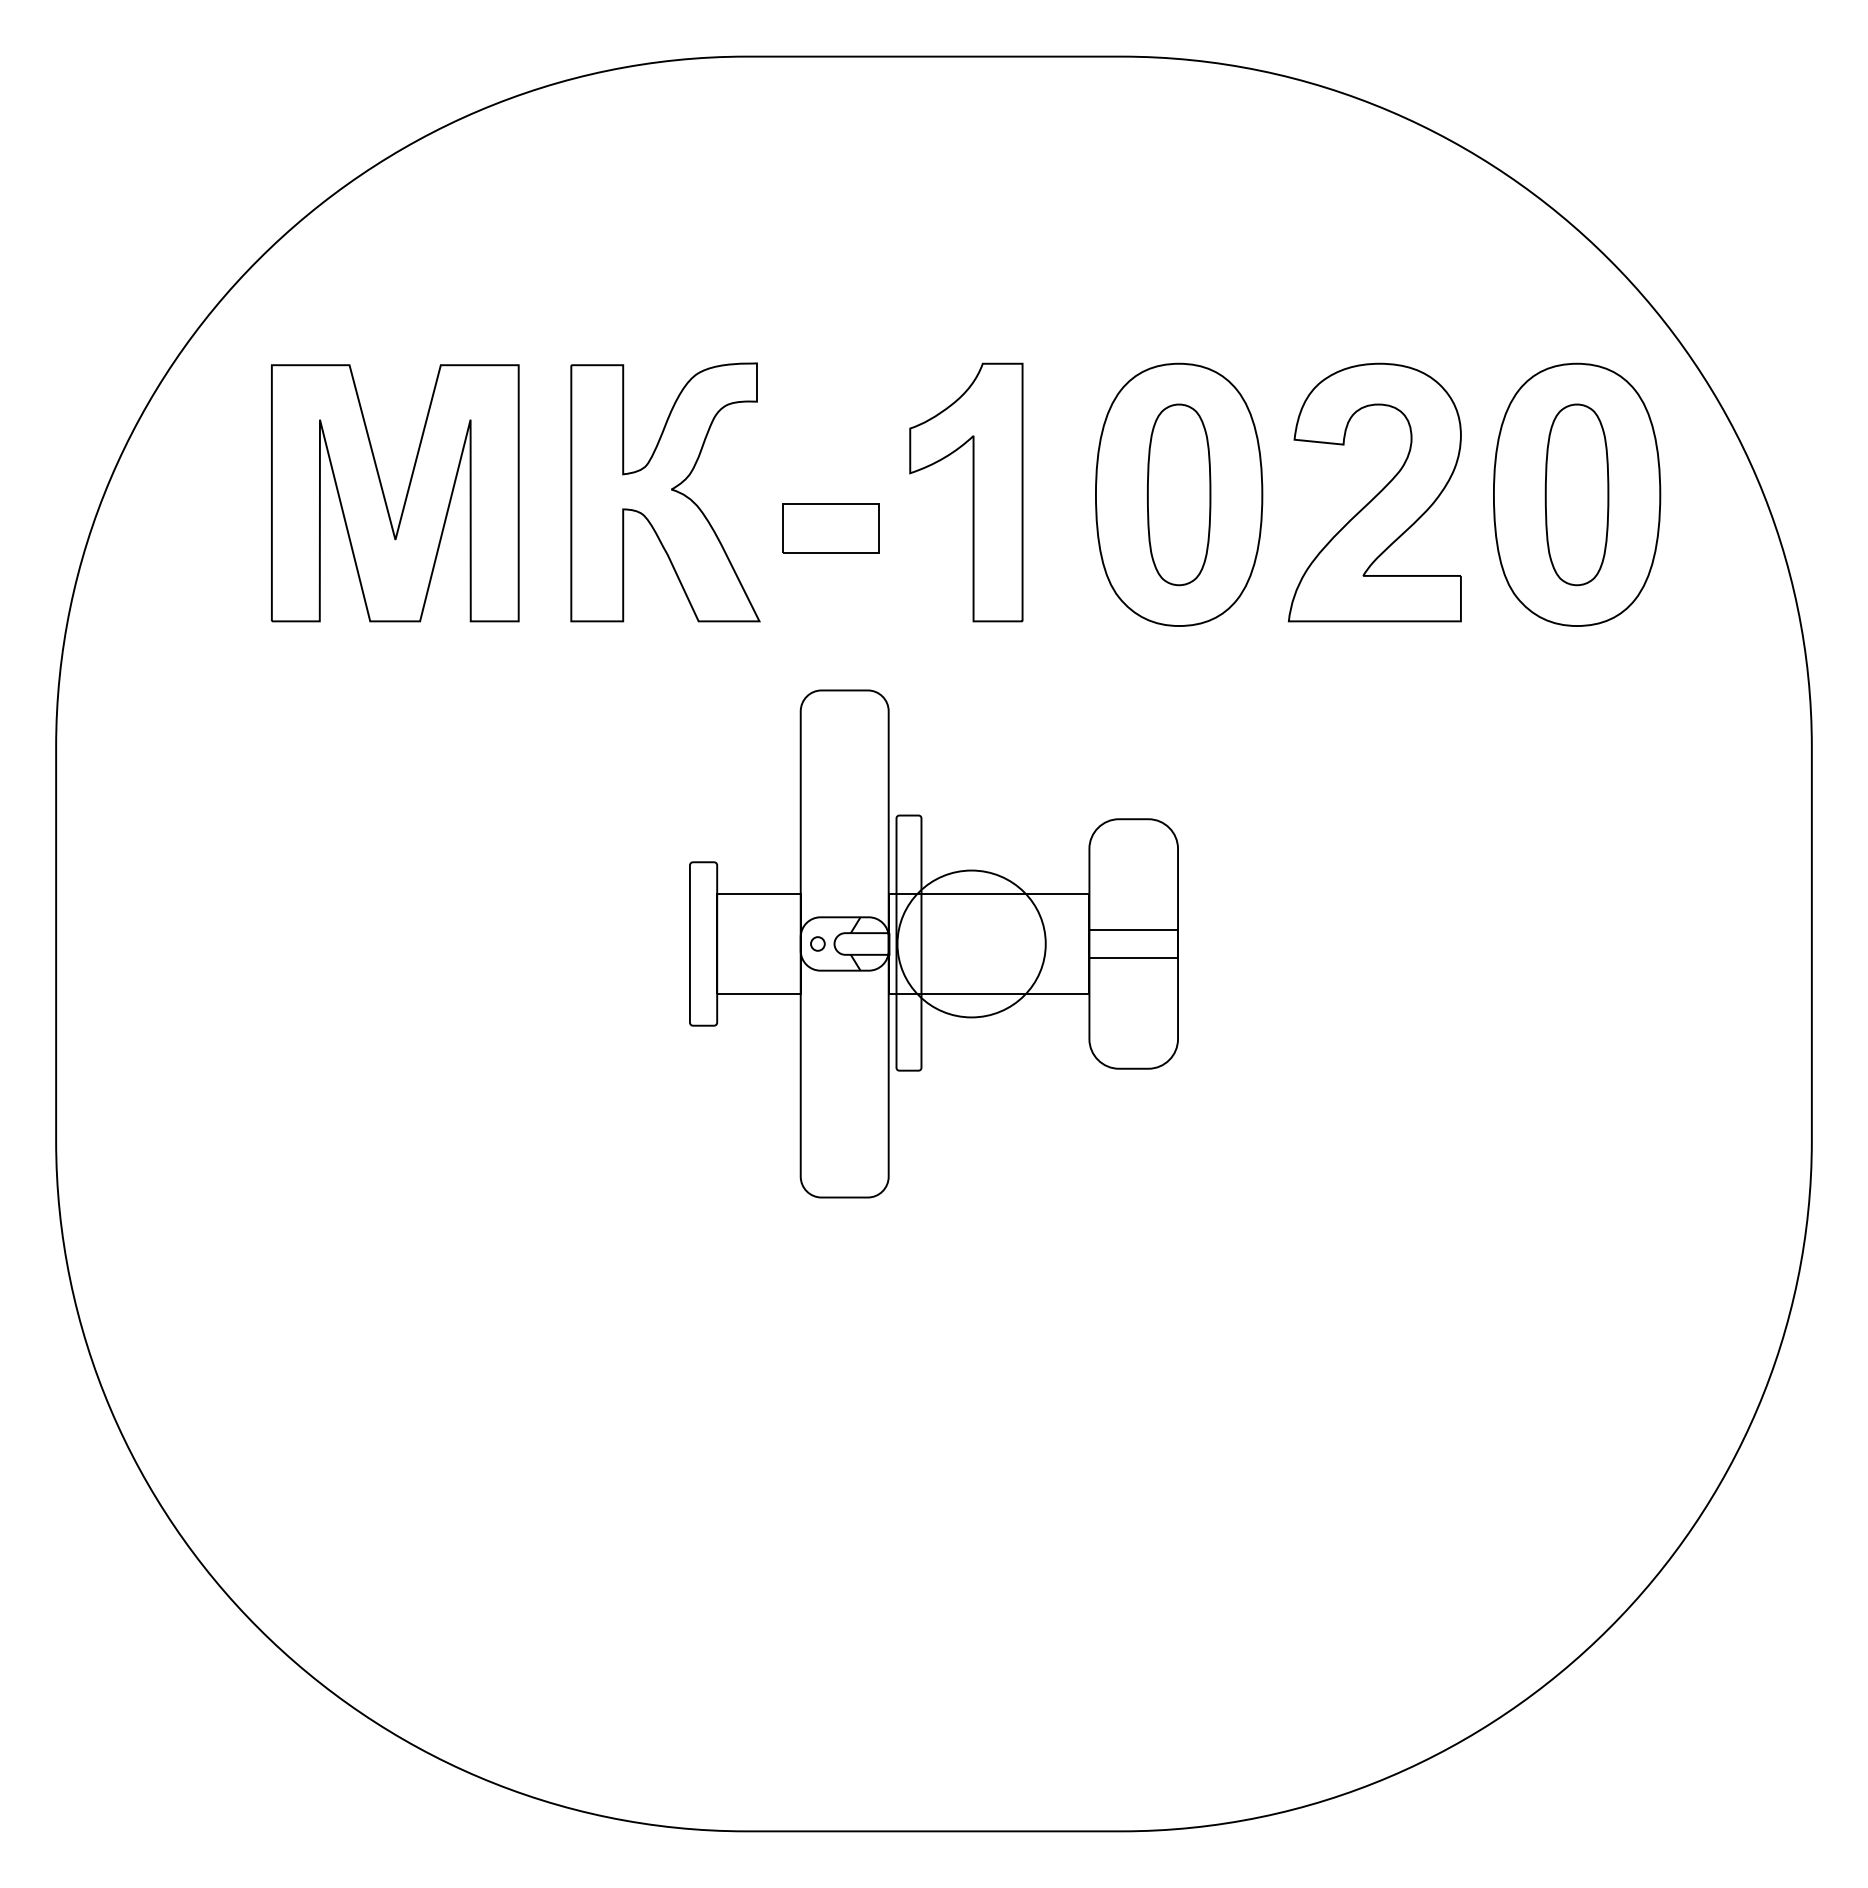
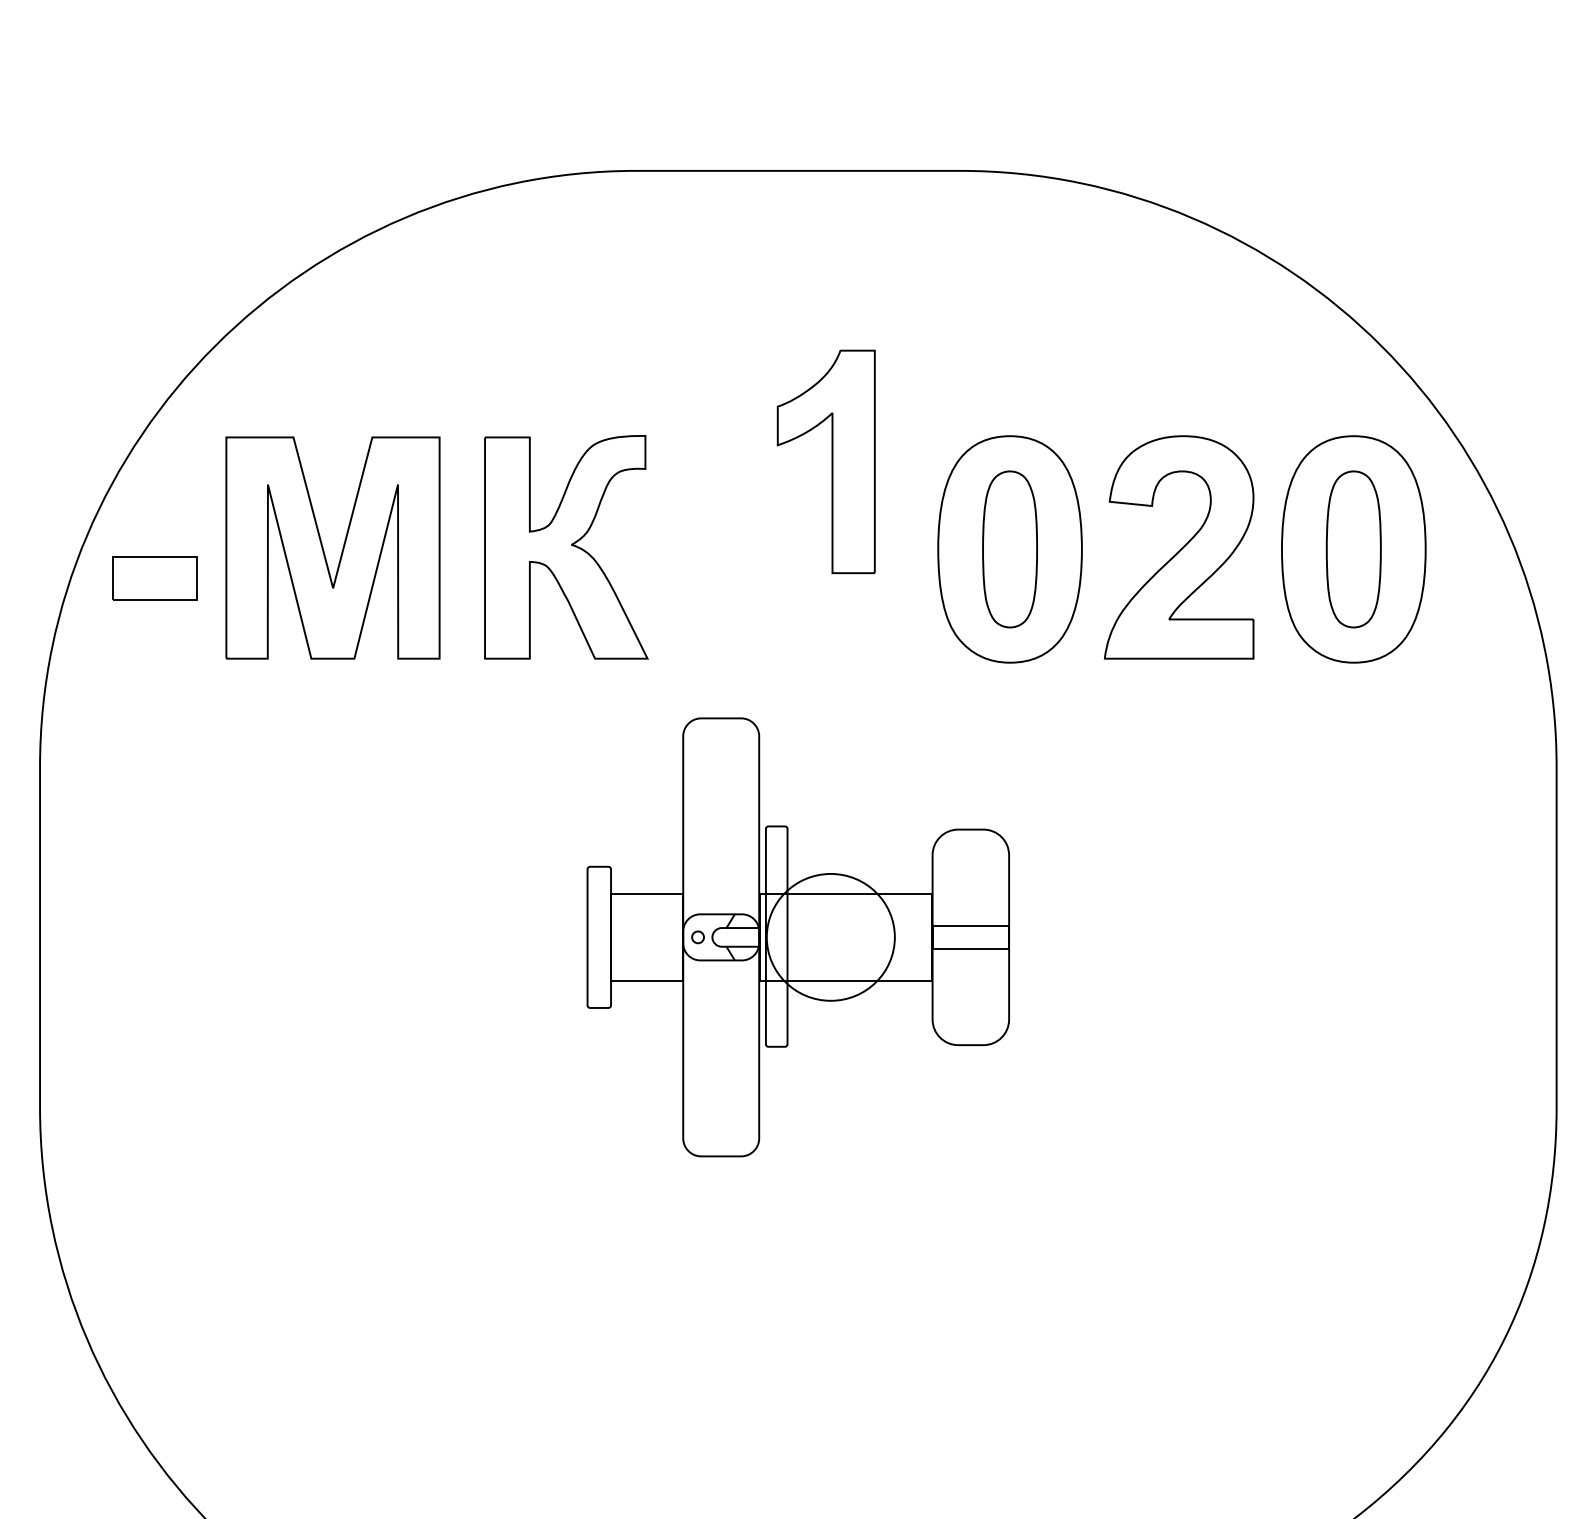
part: (966, 492) -> (826, 461), moved
part: (830, 528) -> (154, 578), moved

